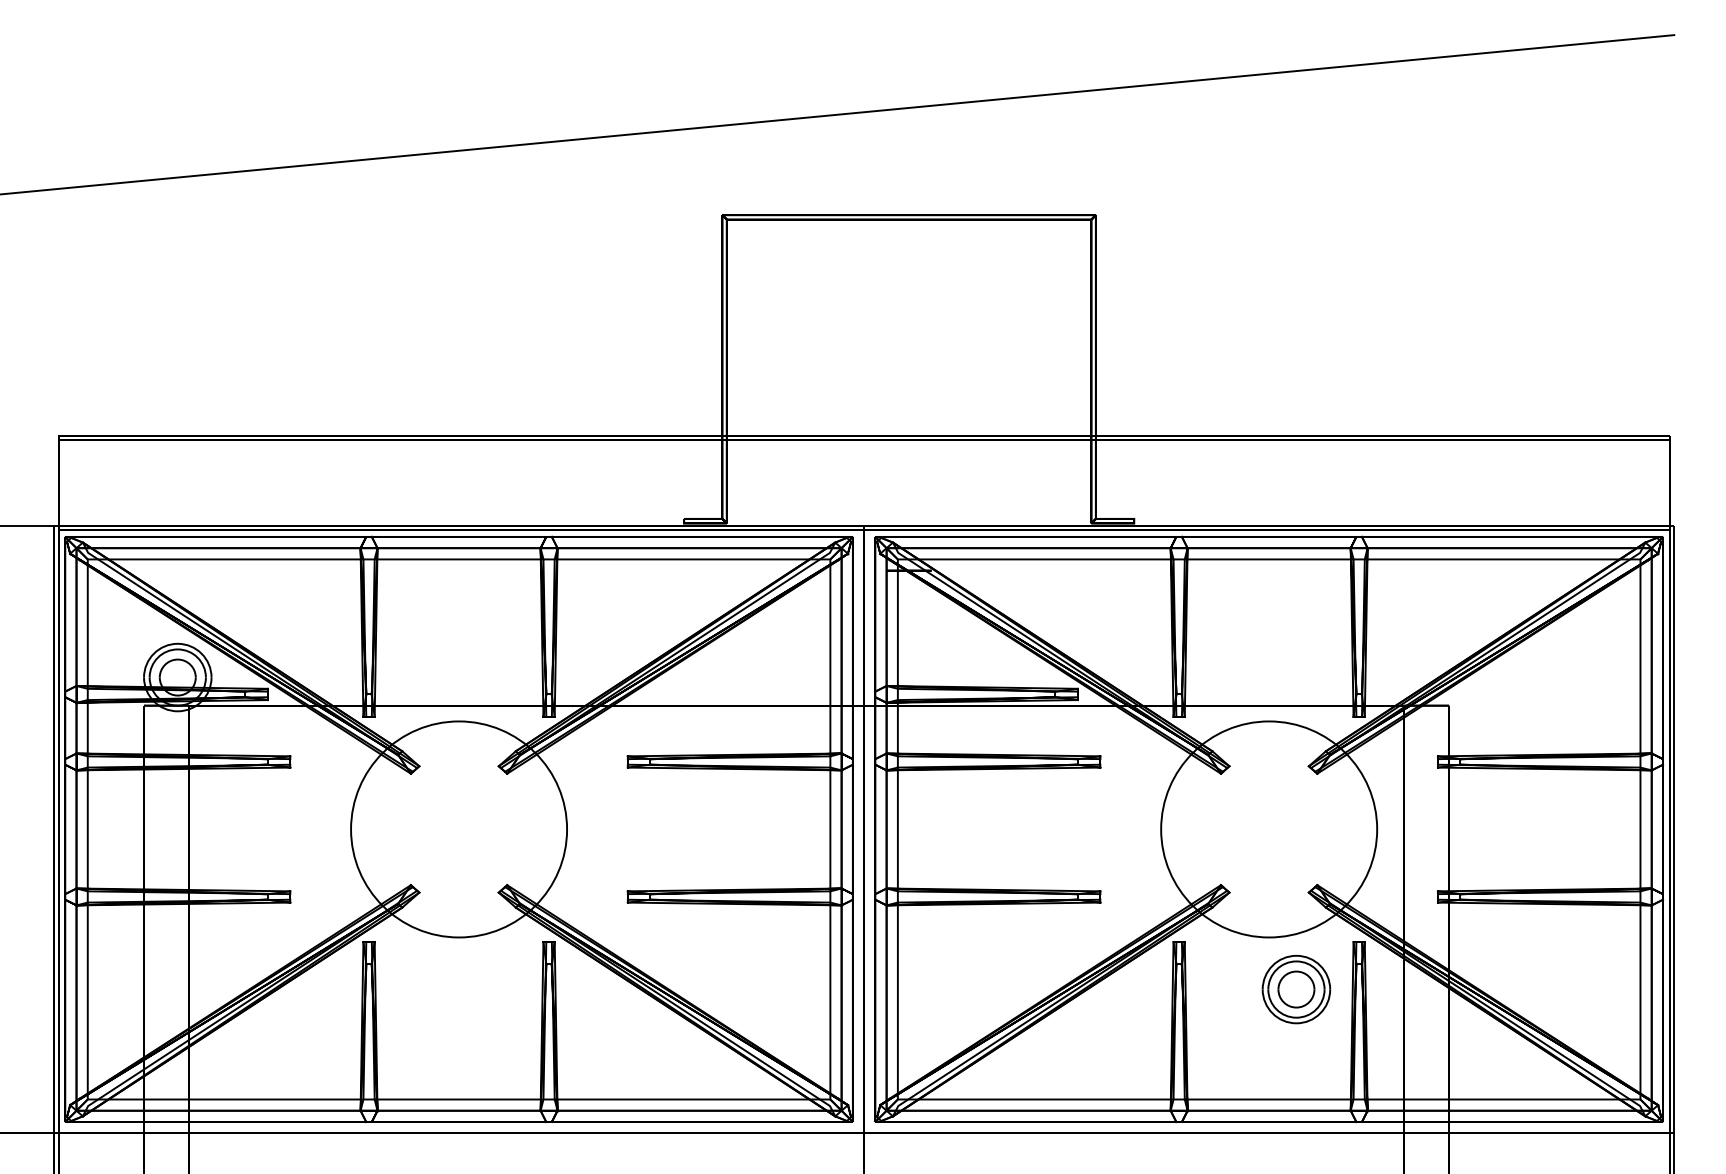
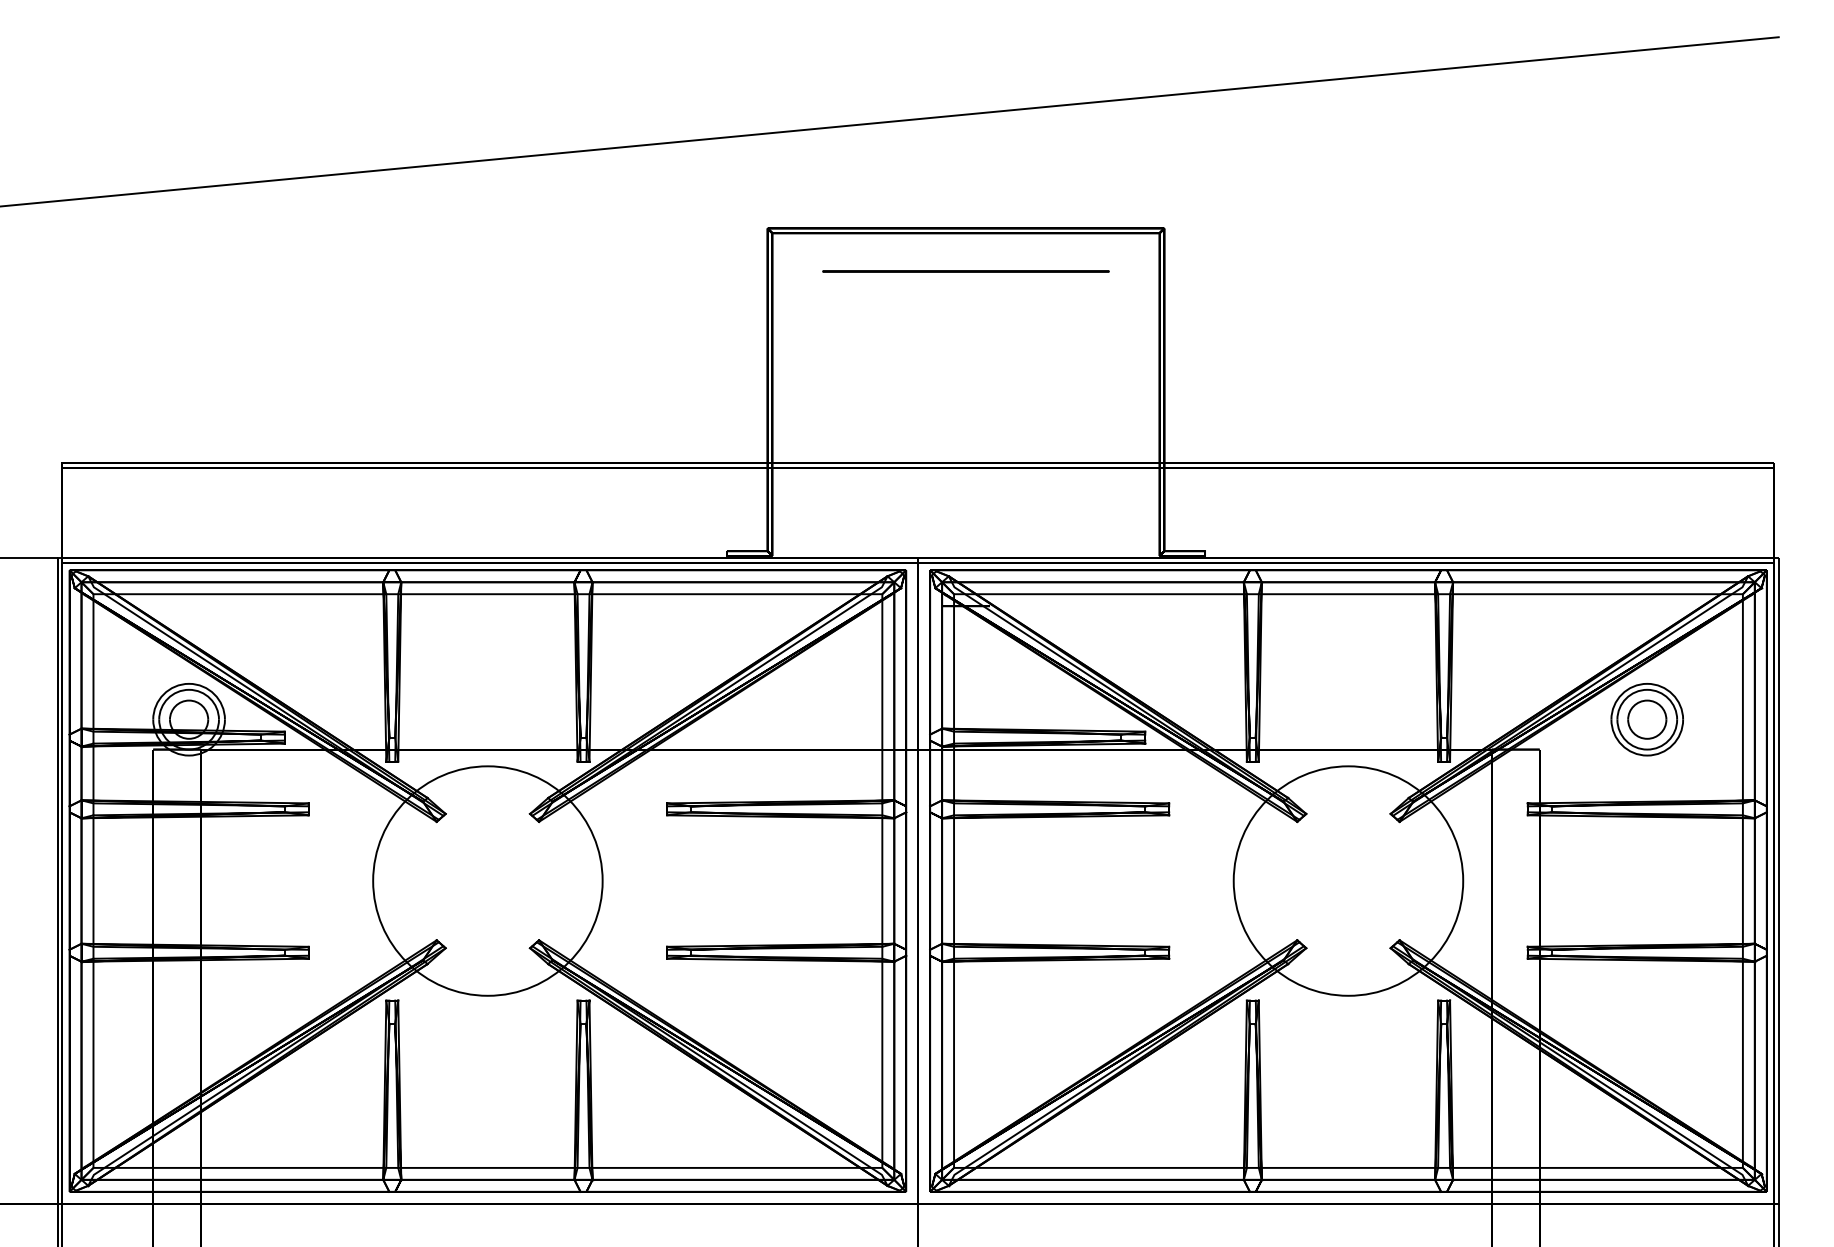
circle: (909, 255) -> (966, 271), added
part: (1296, 989) -> (1647, 719), moved

